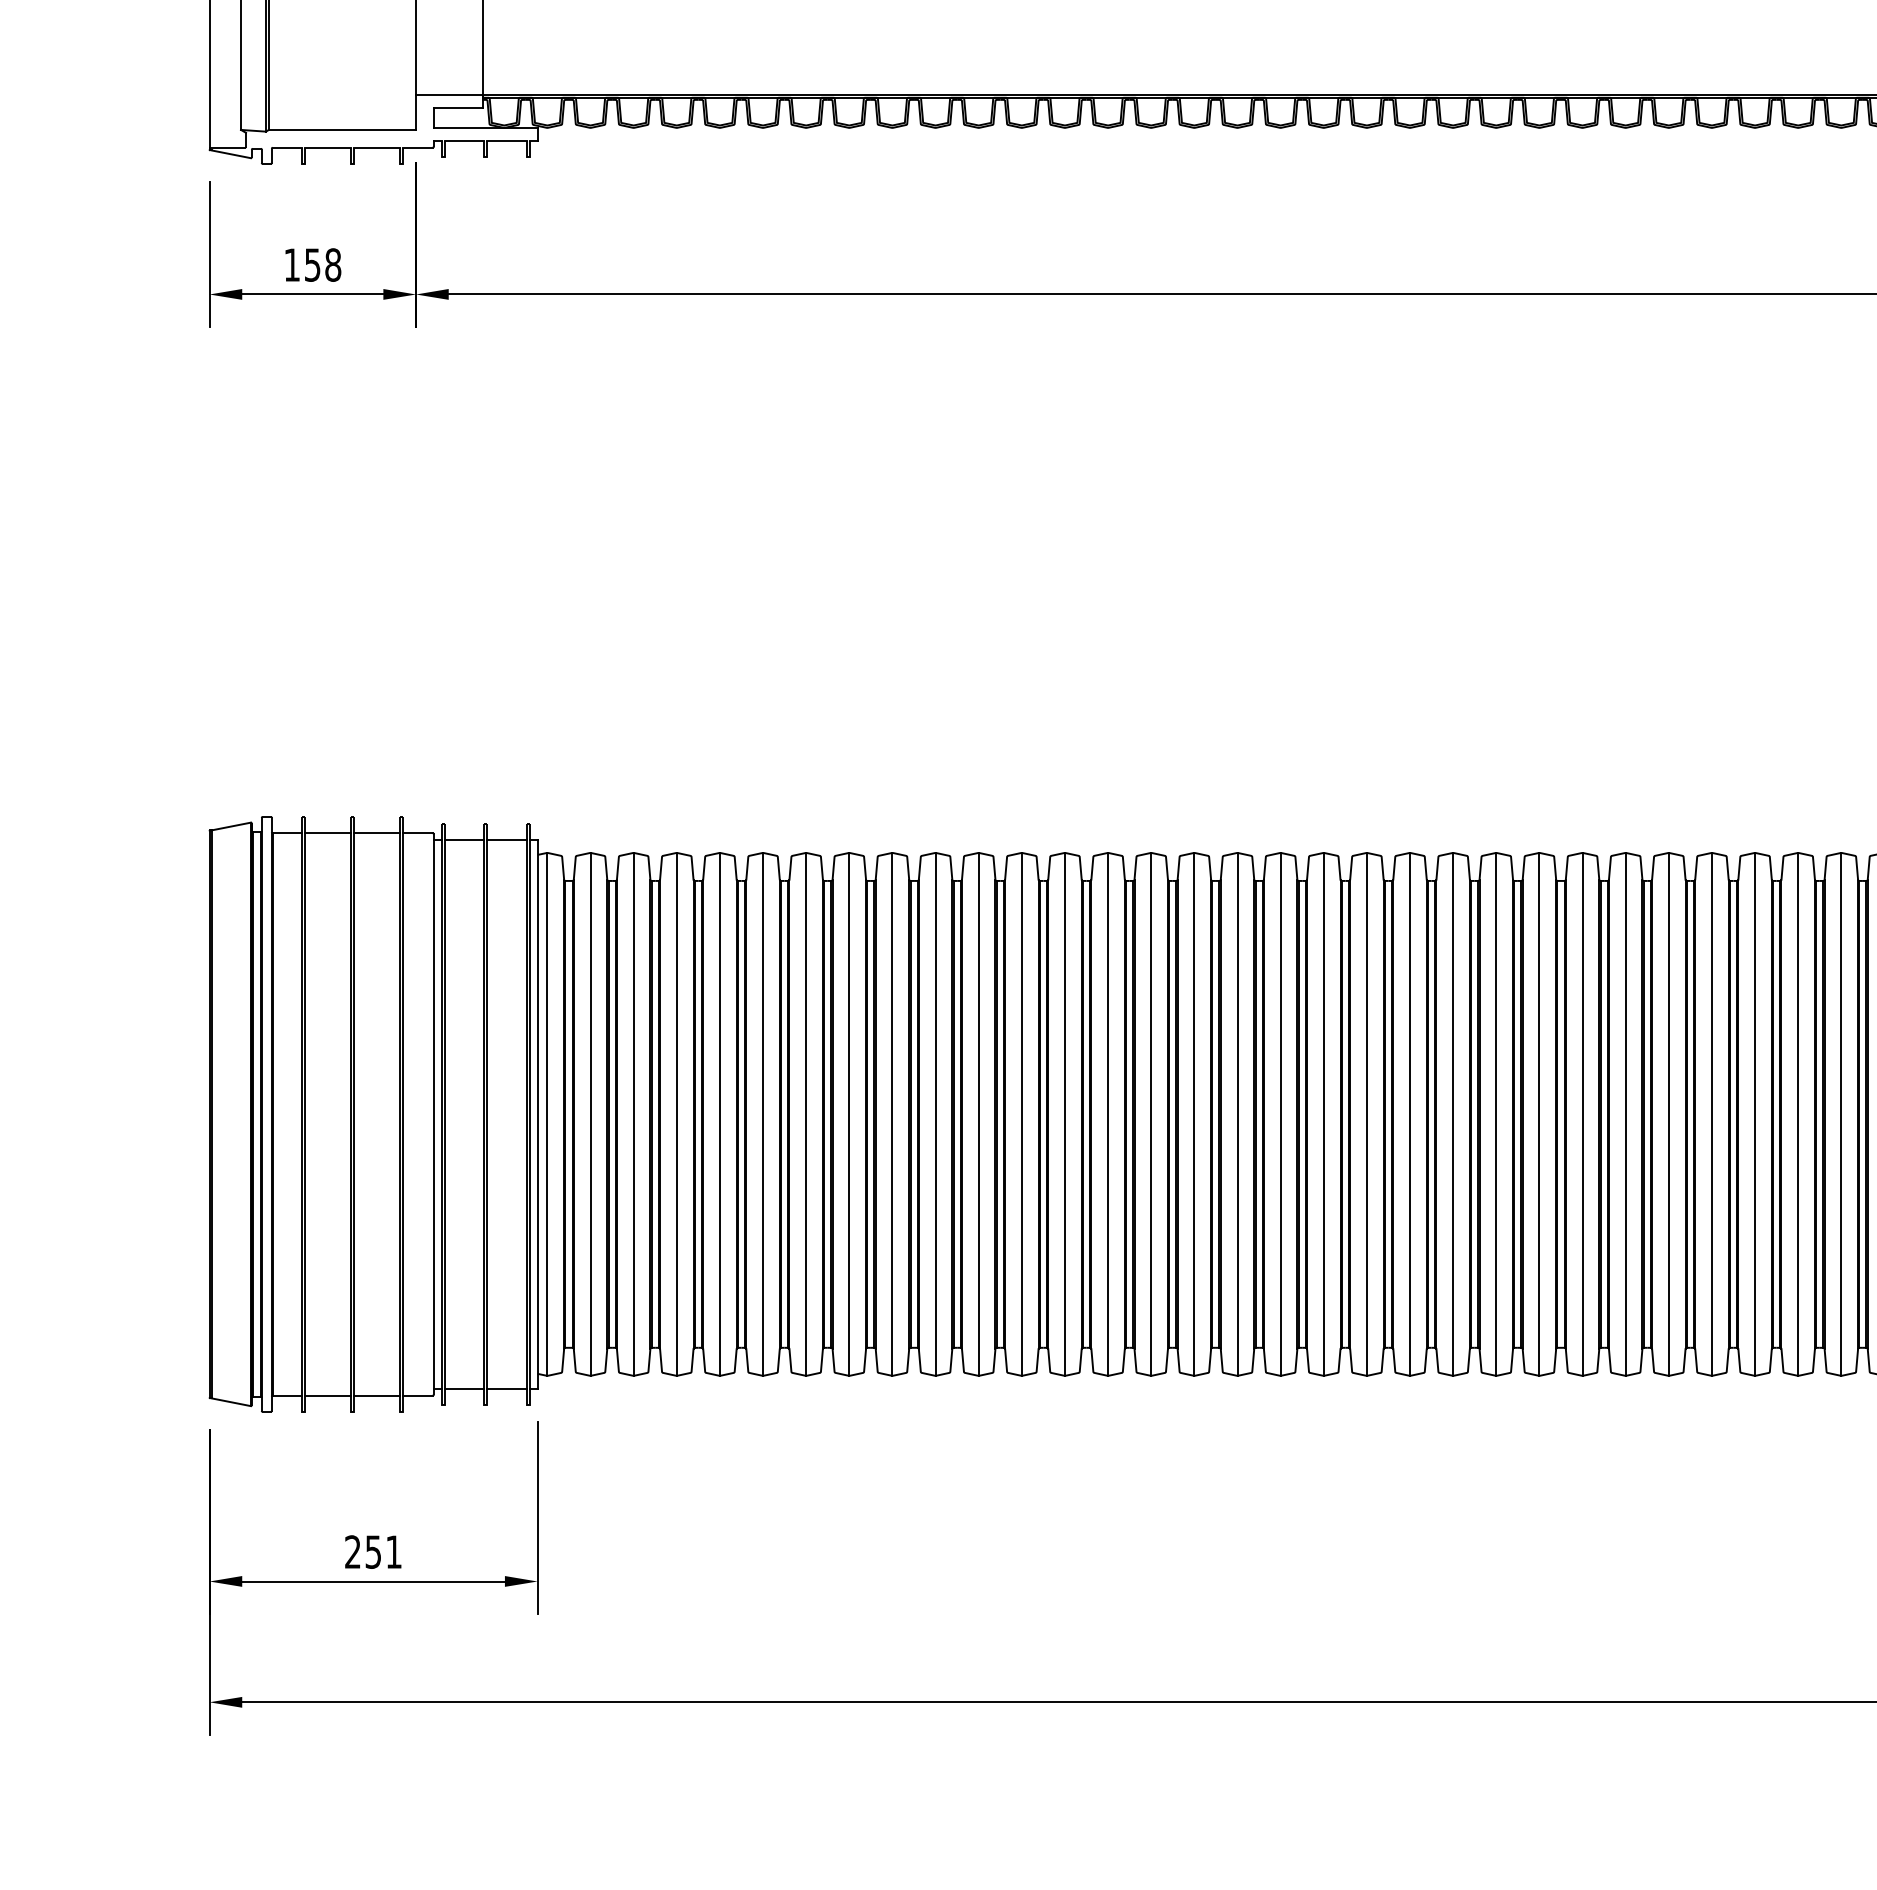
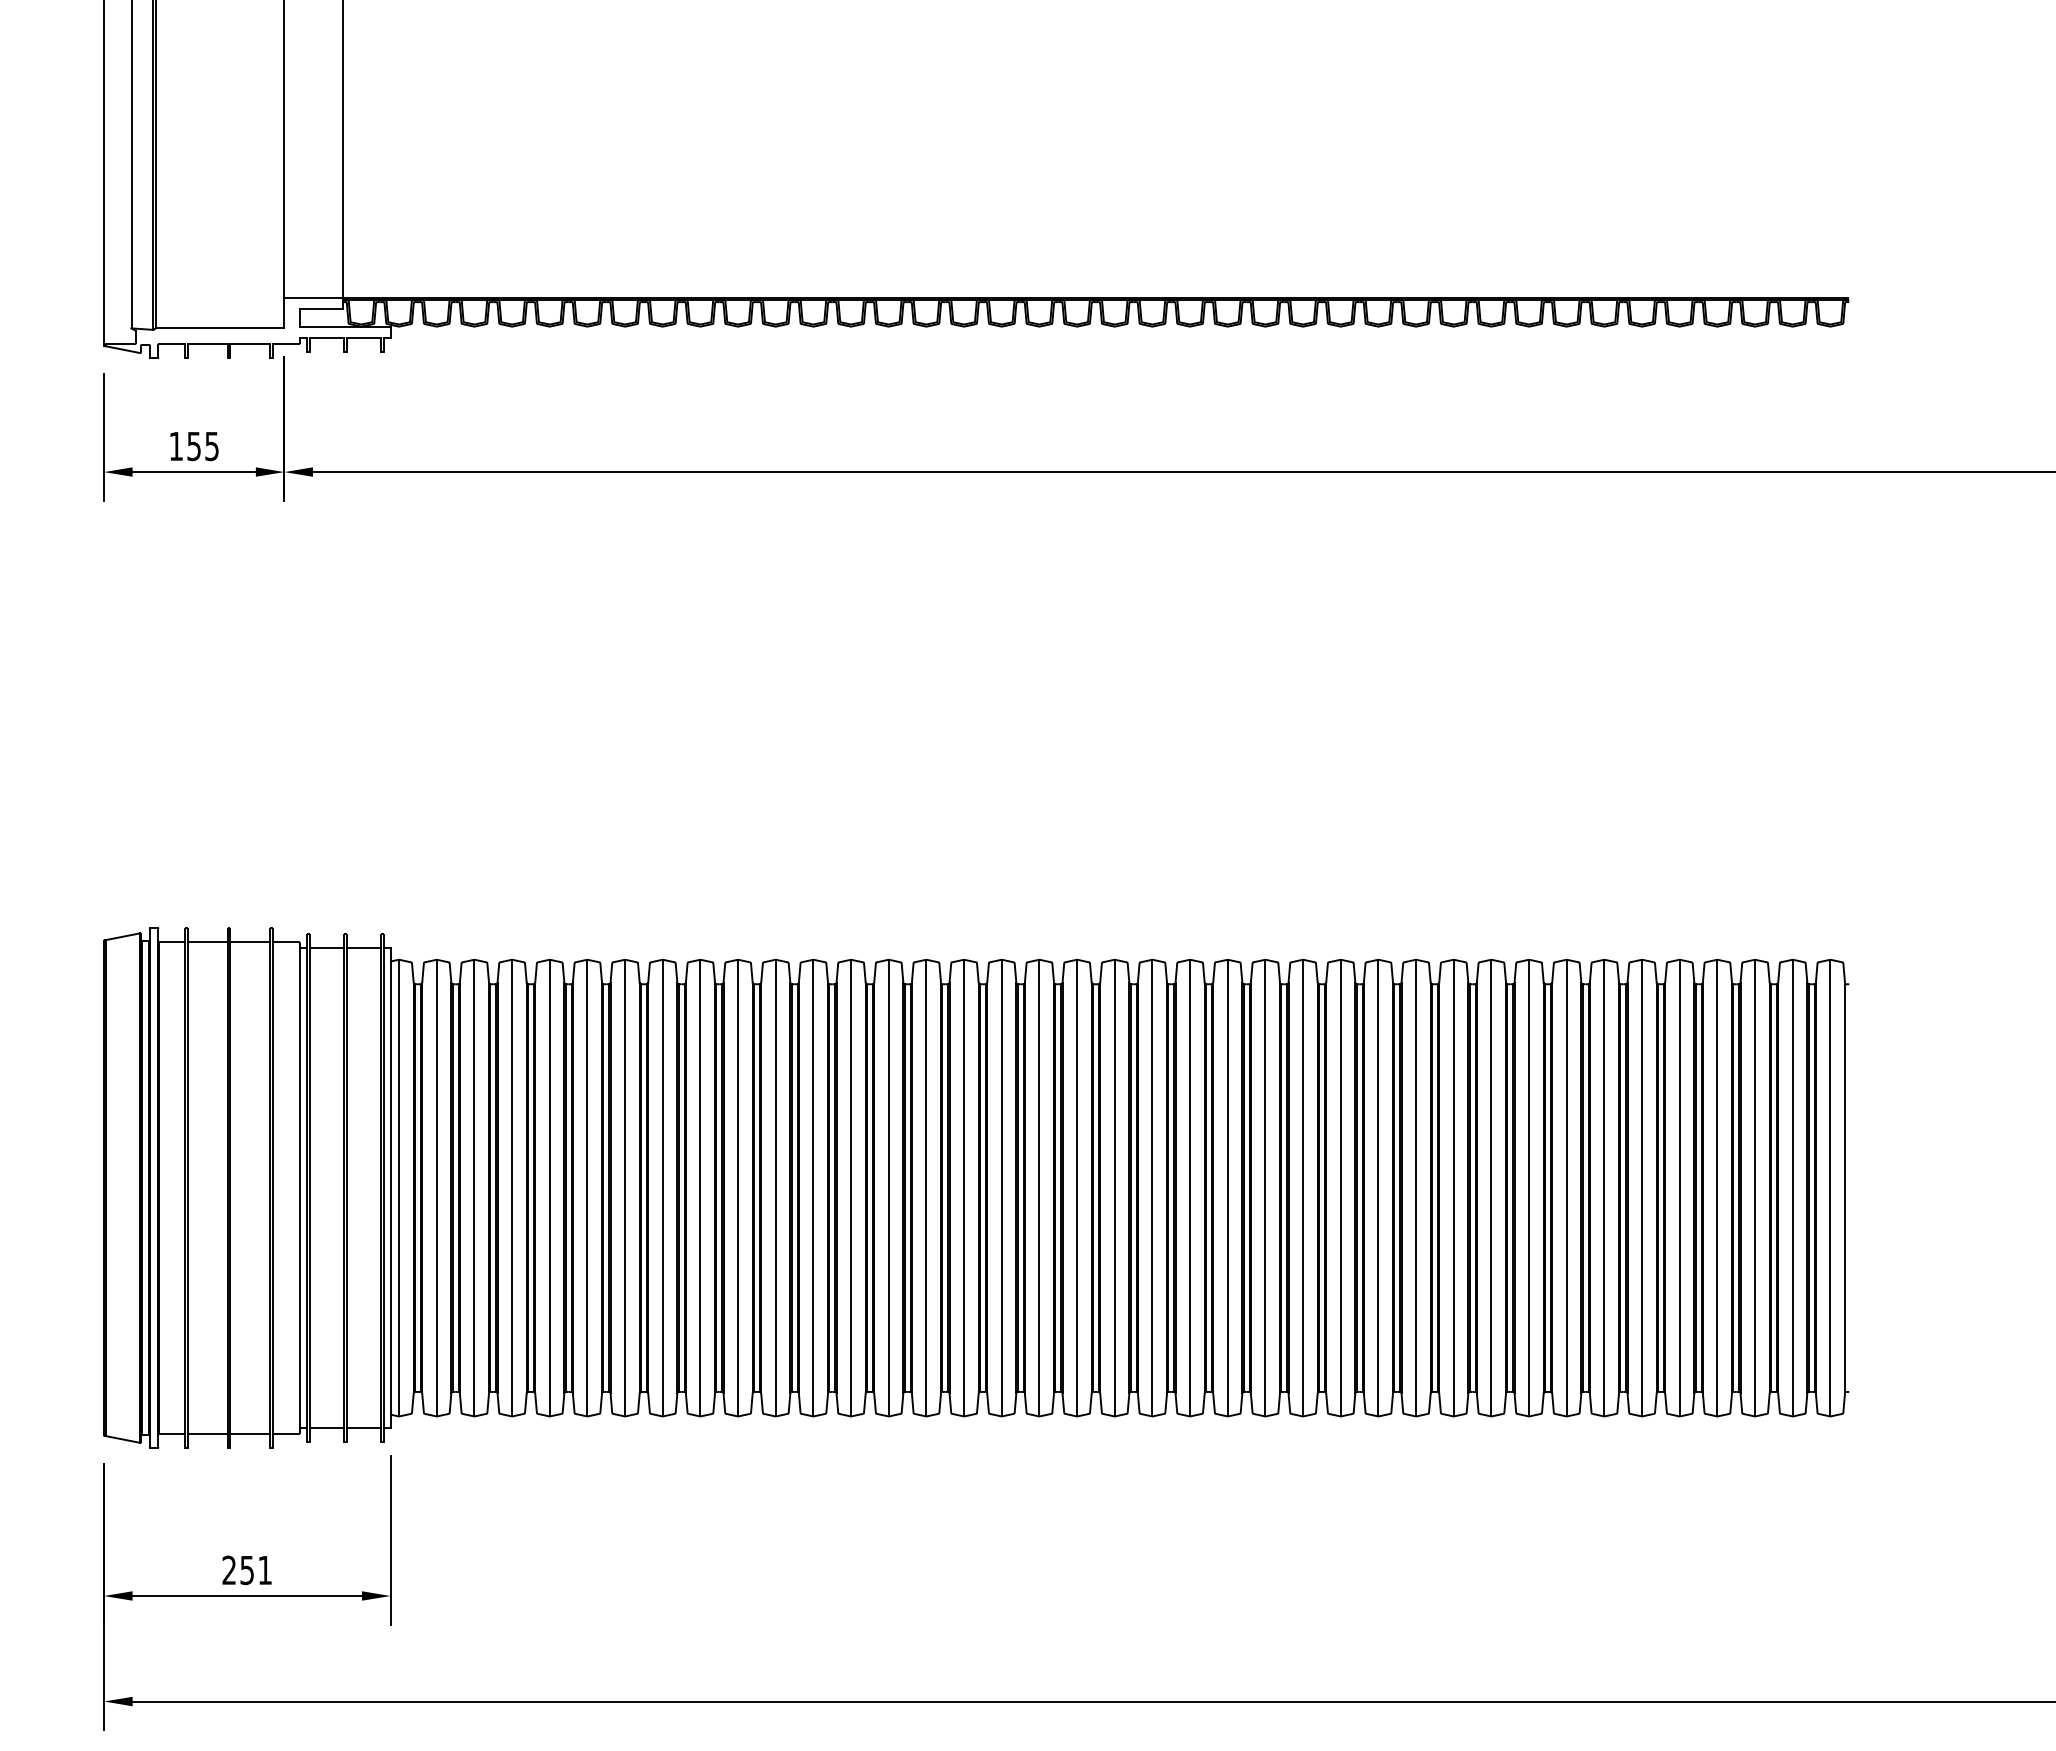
text: (333, 265) -> (212, 446), 158 -> 155

